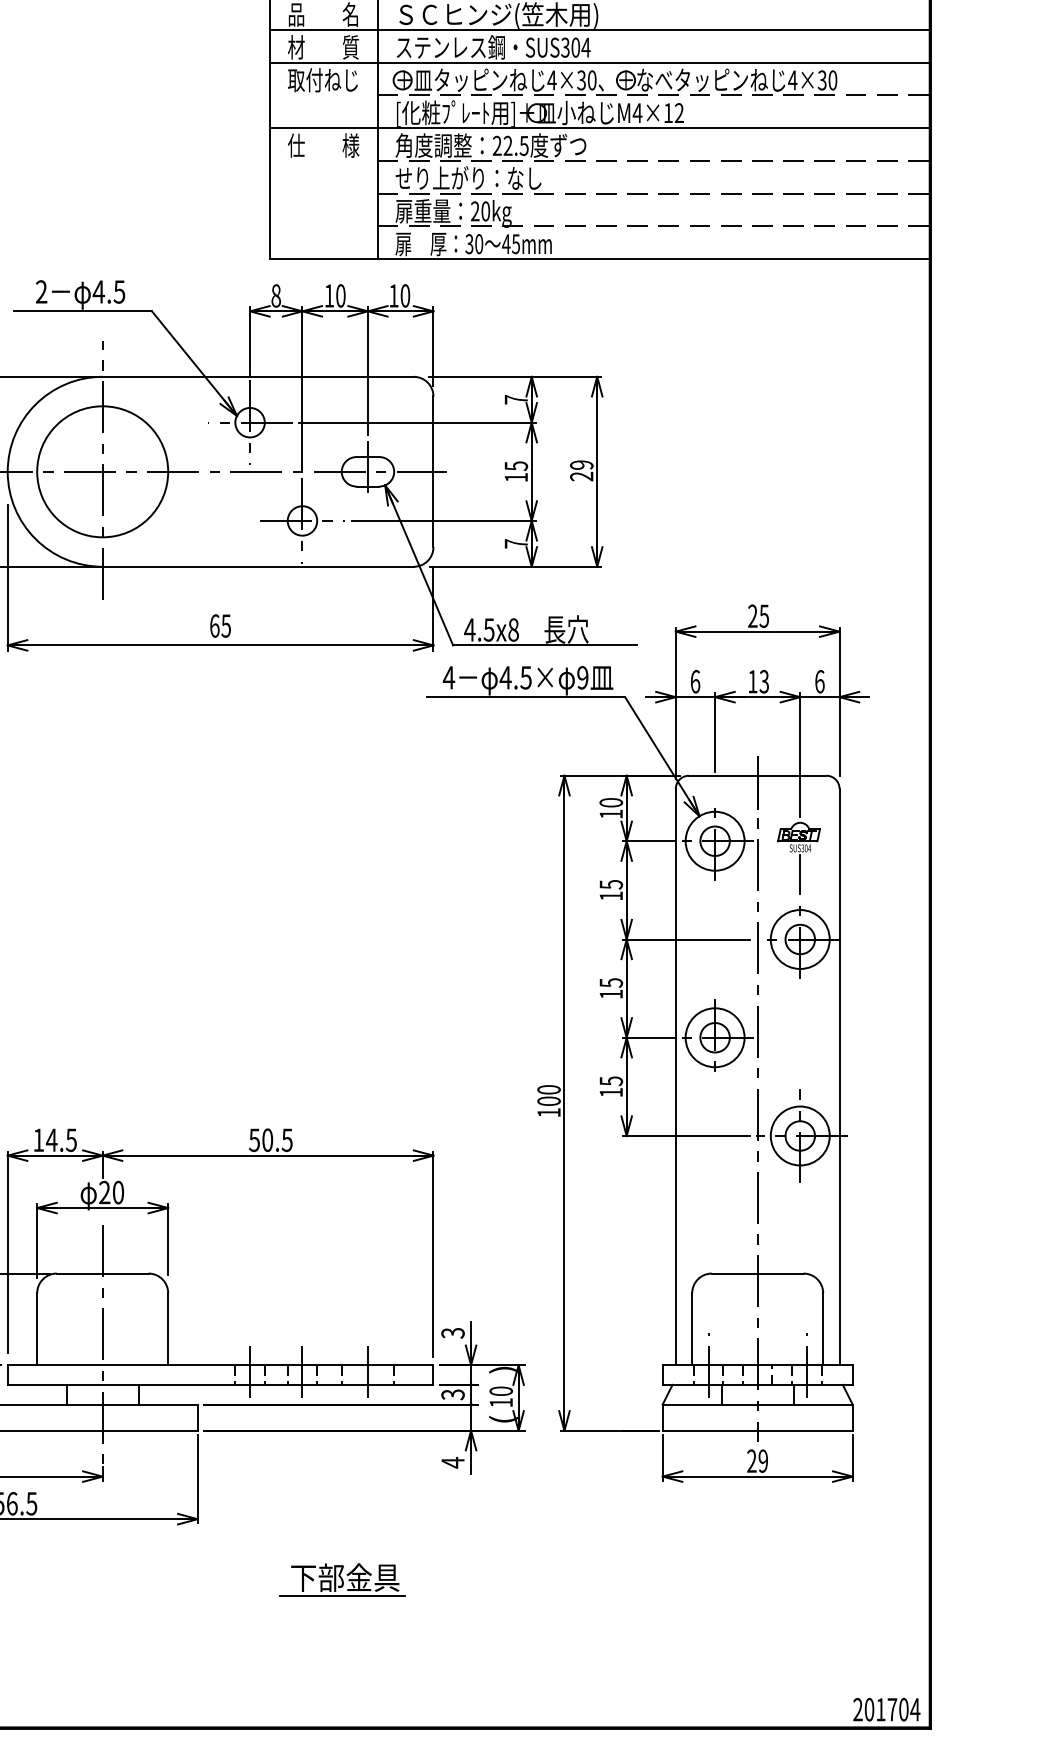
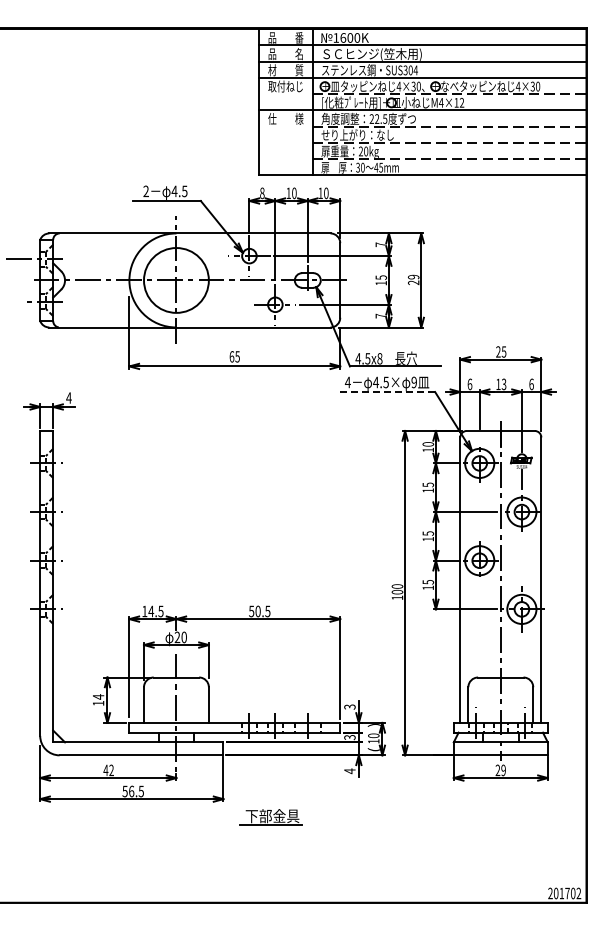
line: (526, 698) -> (386, 392), solid -> dashed
part: (341, 1580) -> (270, 817), moved
text: (914, 1709) -> (578, 893), 201704 -> 201702

